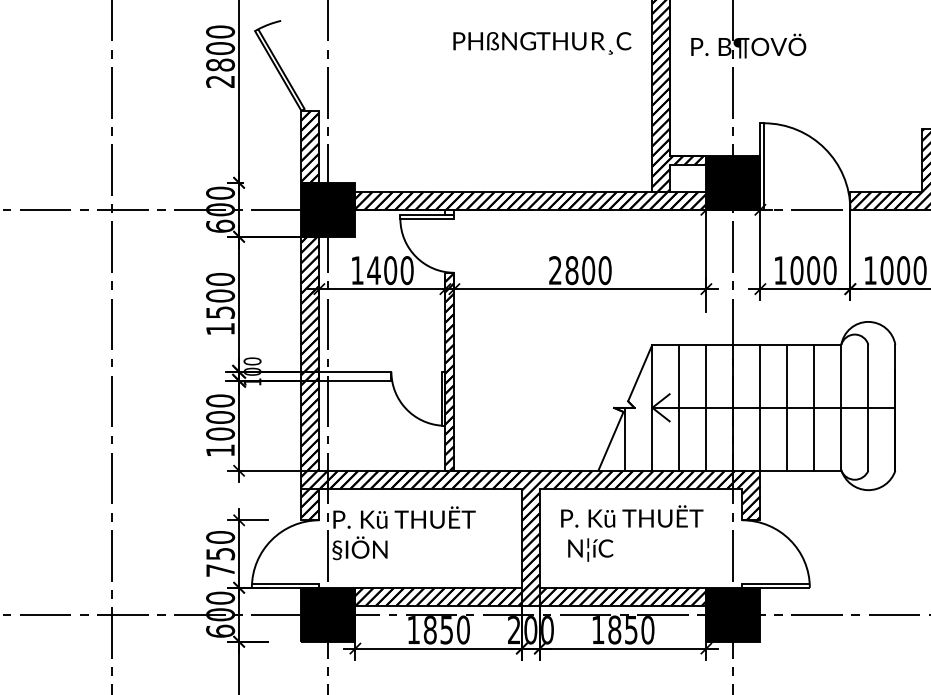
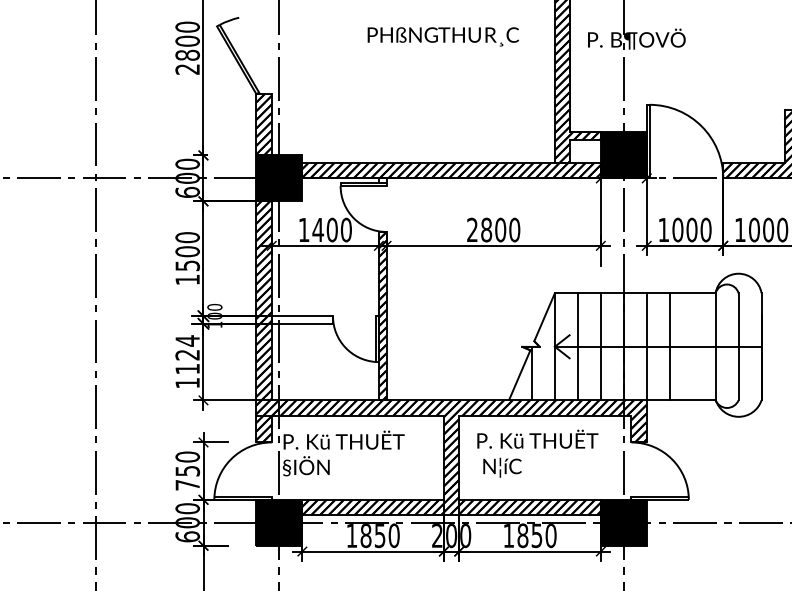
text: (541, 42) -> (442, 36), moved
line: (814, 407) -> (692, 346), removed
text: (220, 416) -> (187, 354), 1000 -> 1124

